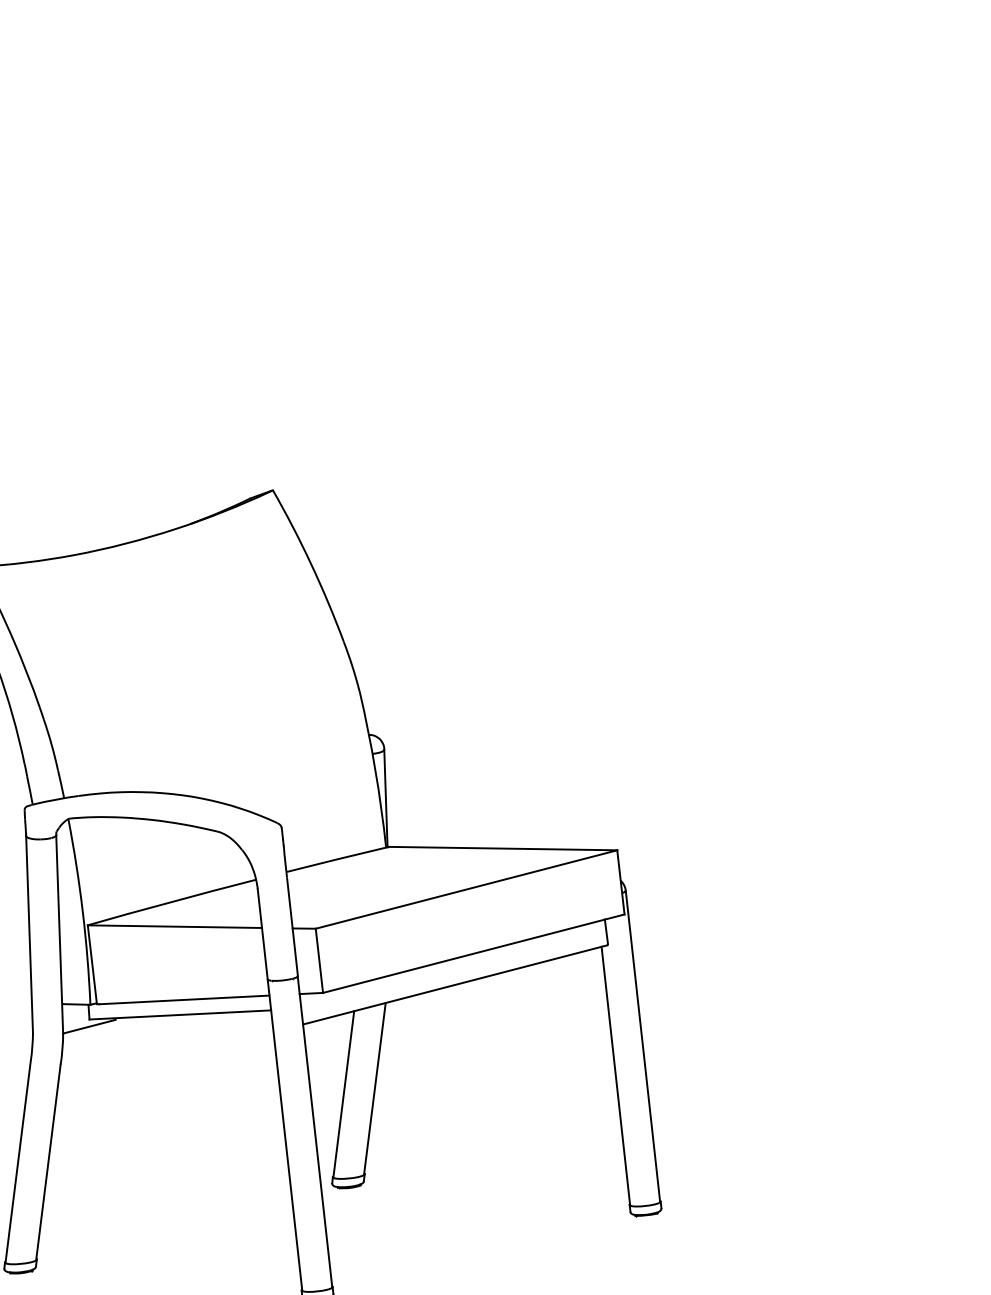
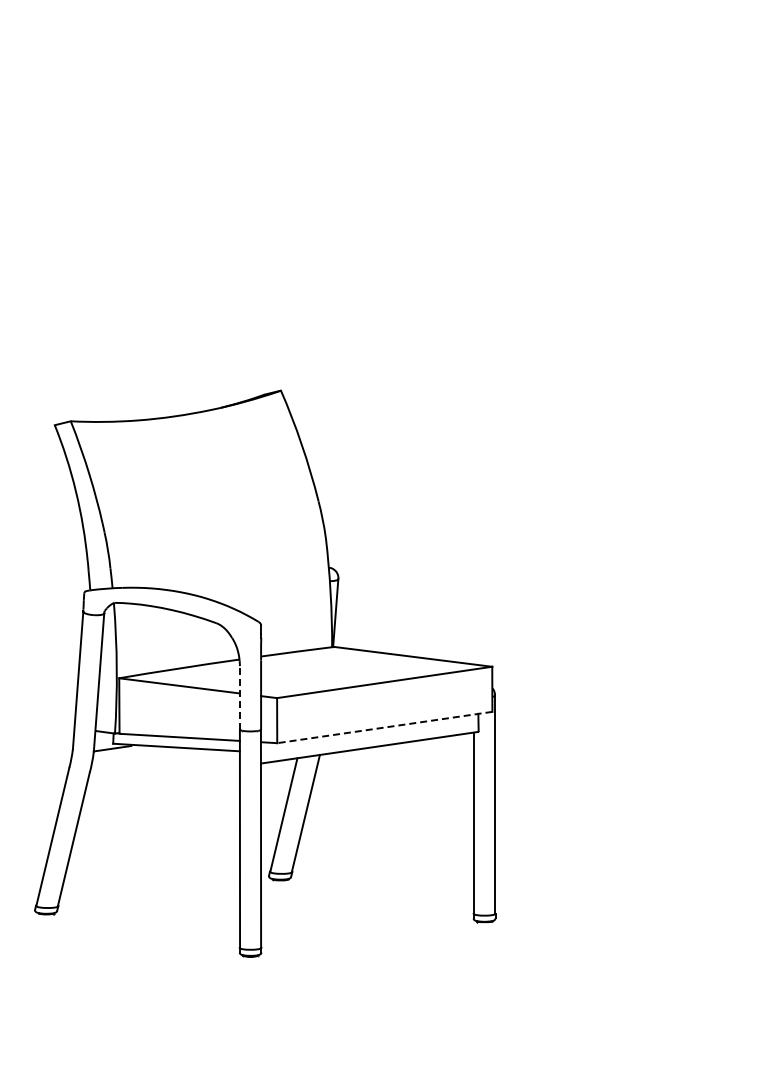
line: (262, 933) -> (239, 697), solid -> dashed
line: (473, 953) -> (384, 727), solid -> dashed

